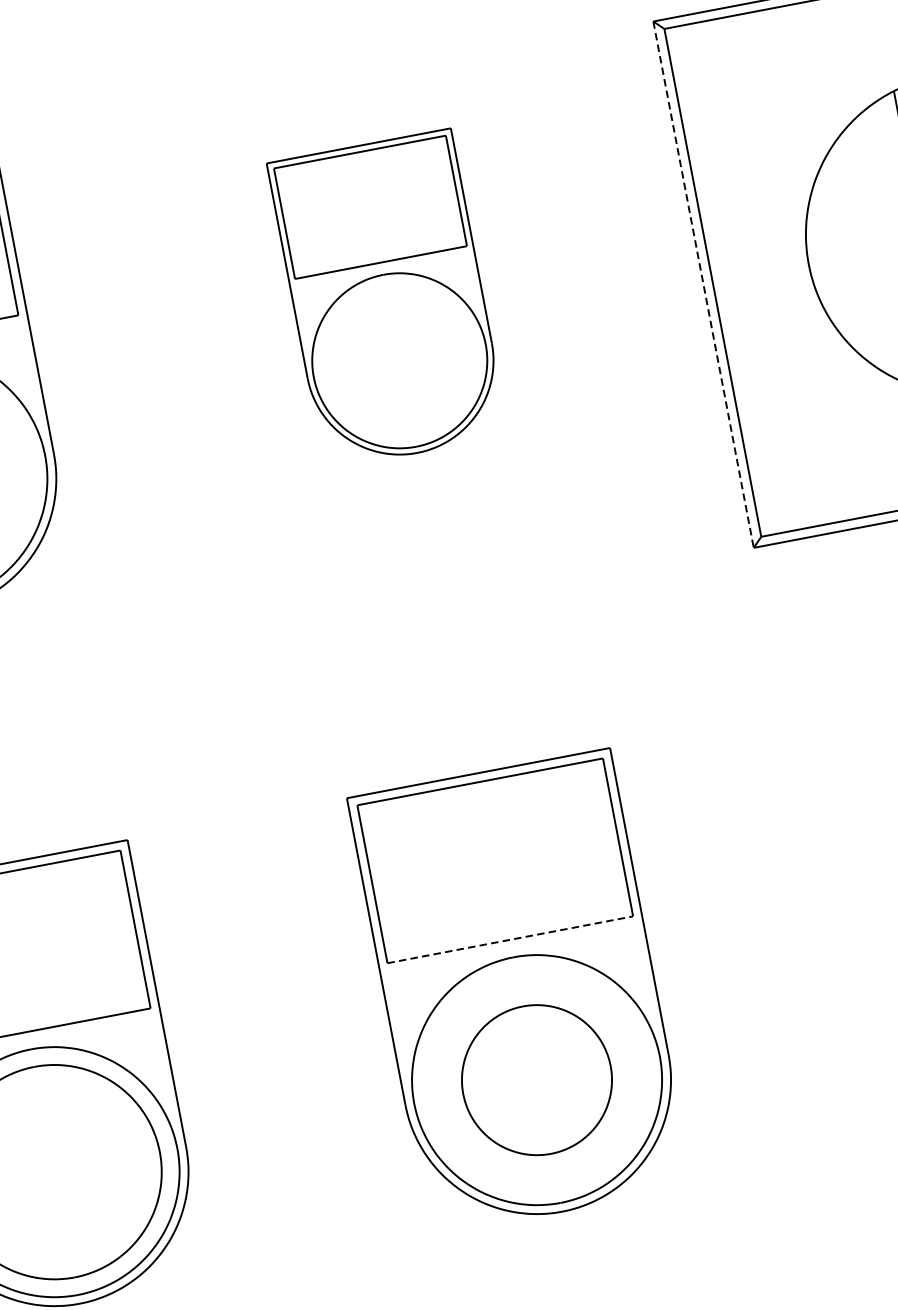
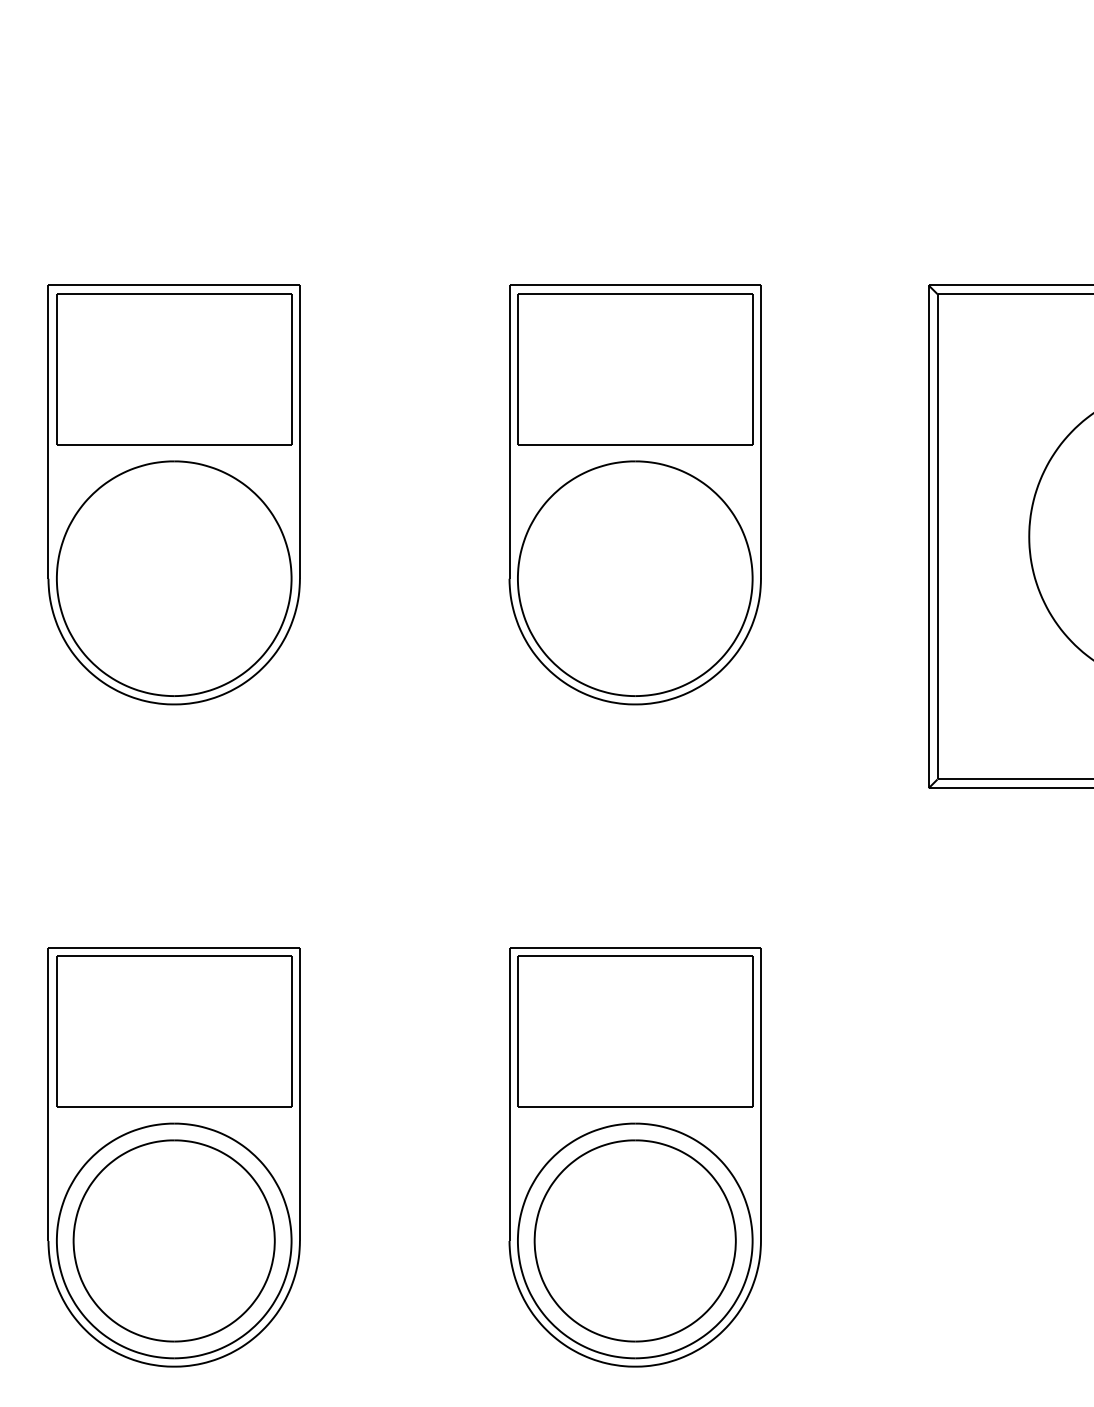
line: (703, 285) -> (928, 537), dashed -> solid
part: (387, 299) -> (634, 494), size x1.43
line: (510, 939) -> (635, 1106), dashed -> solid
part: (536, 1079) -> (634, 1240), size x1.43

